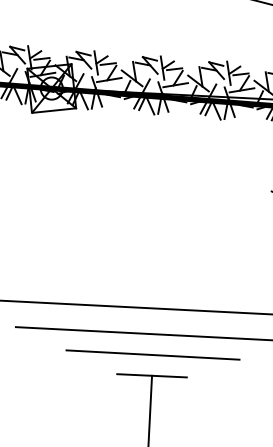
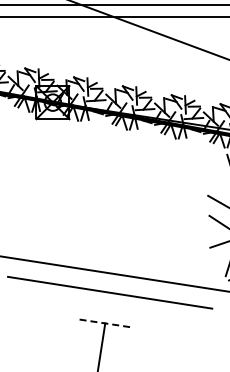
line: (152, 355) -> (107, 308), removed
line: (152, 375) -> (105, 323), solid -> dashed

